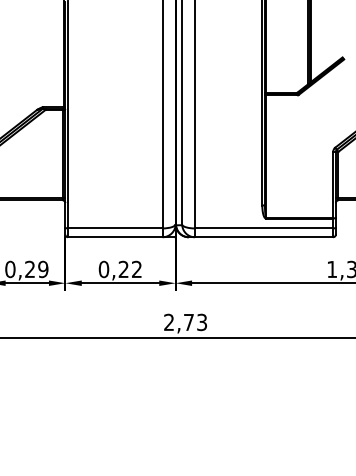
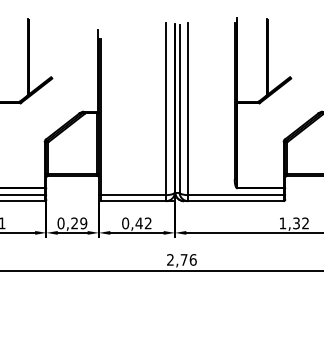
text: (122, 269) -> (138, 223), 0,22 -> 0,42
text: (201, 321) -> (192, 259), 2,73 -> 2,76

